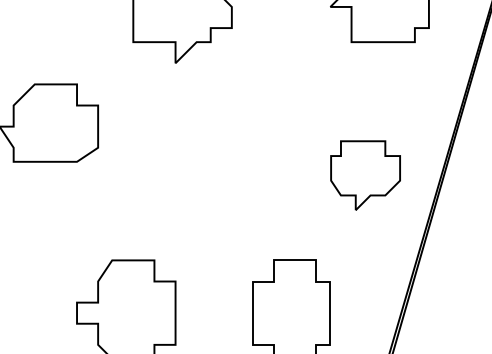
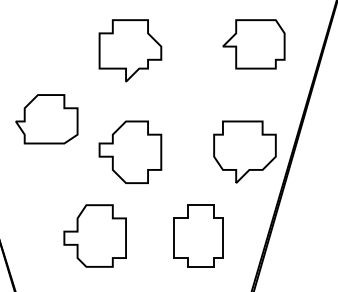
part: (182, 174) -> (130, 151), added
part: (364, 174) -> (244, 151), size x1.43

